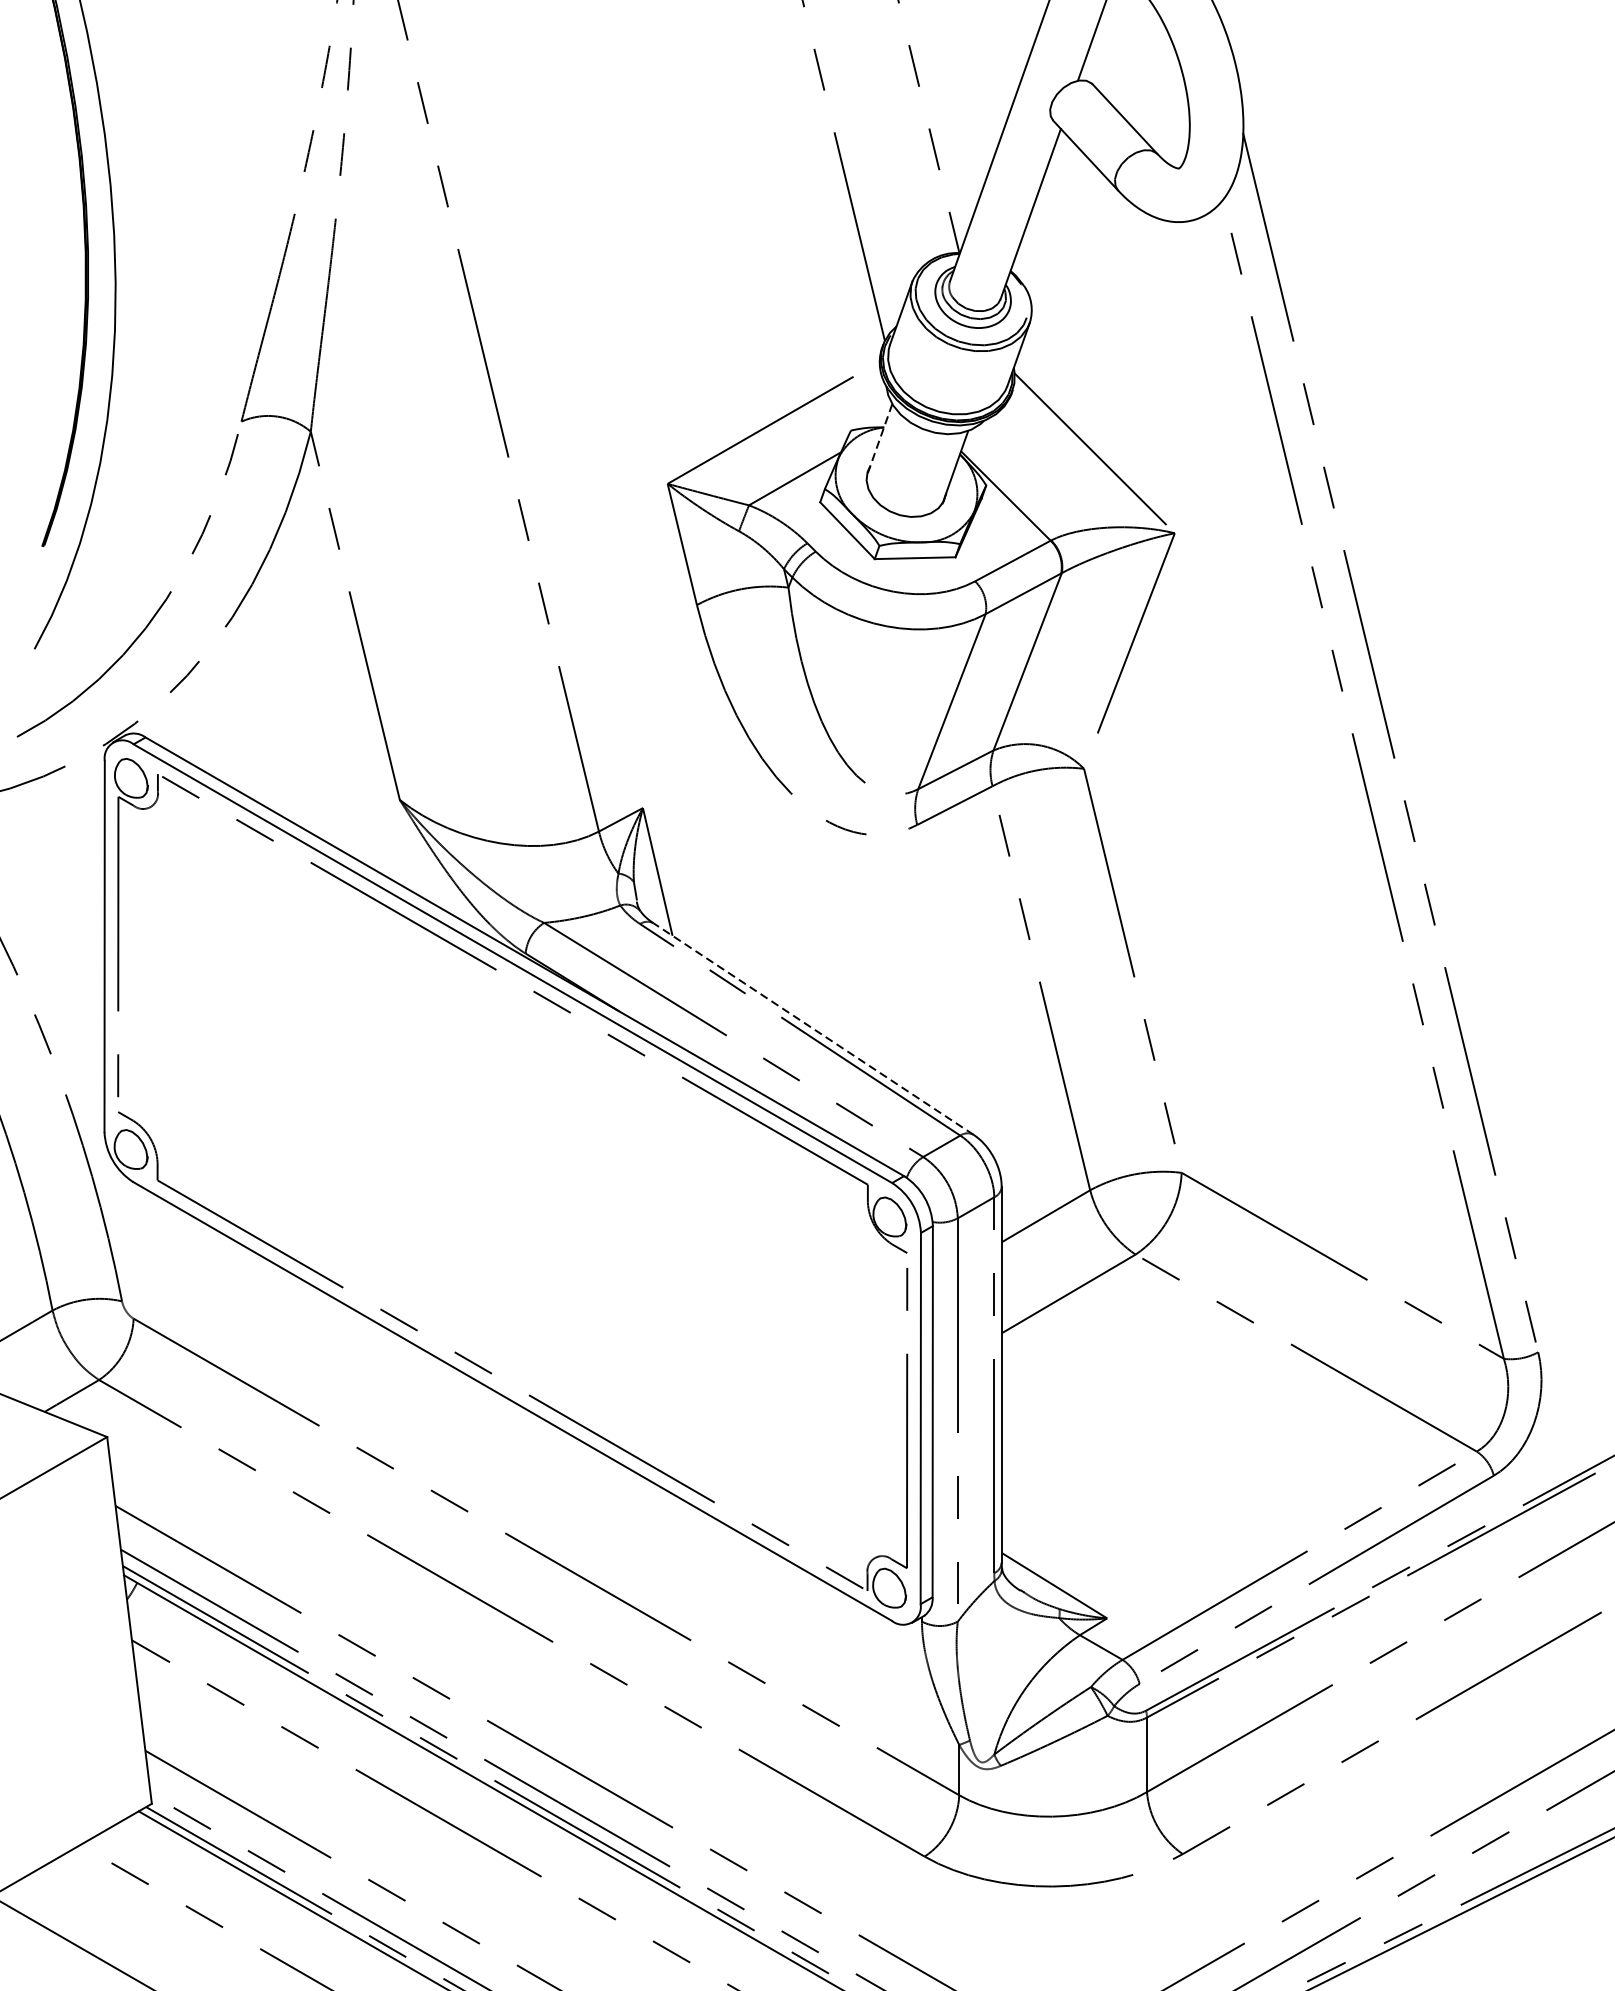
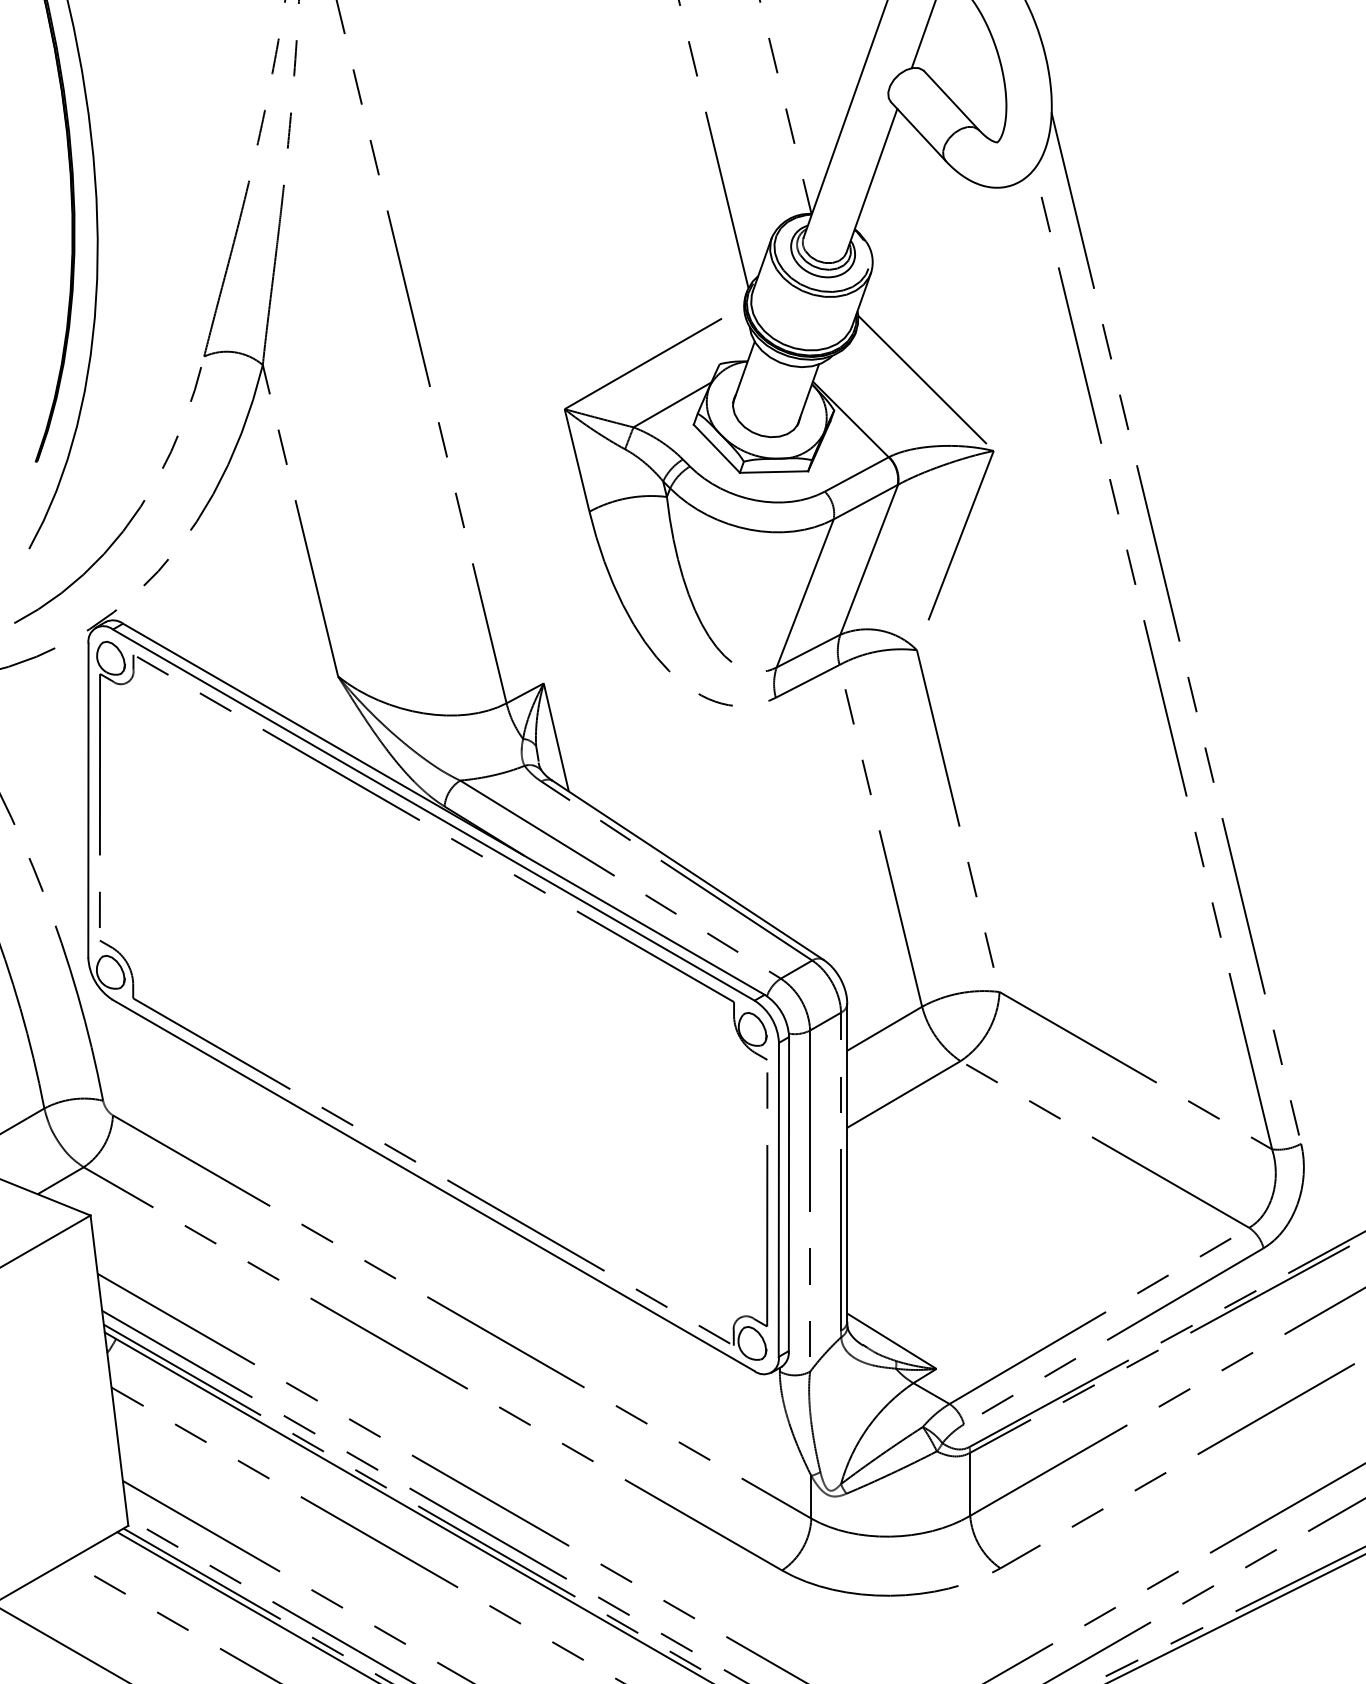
line: (879, 440) -> (743, 372), dashed -> solid
line: (812, 1029) -> (687, 870), dashed -> solid

